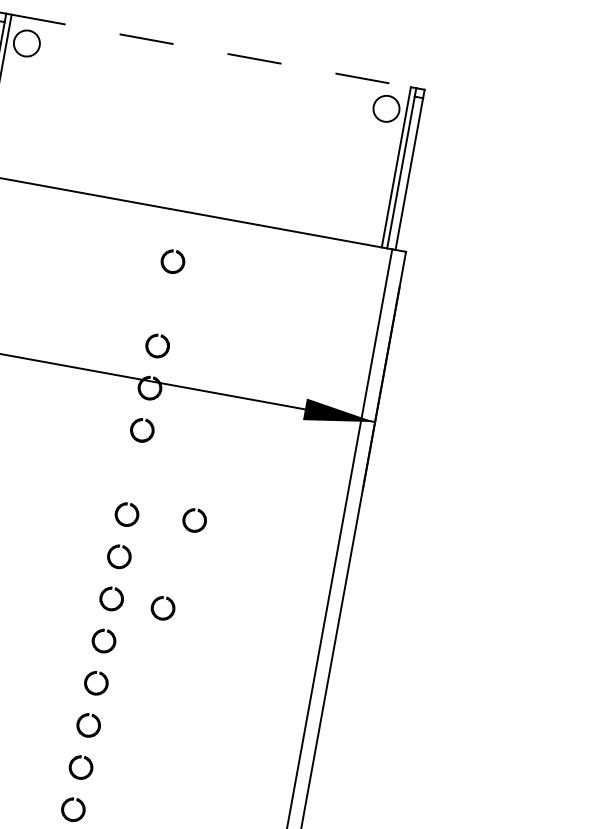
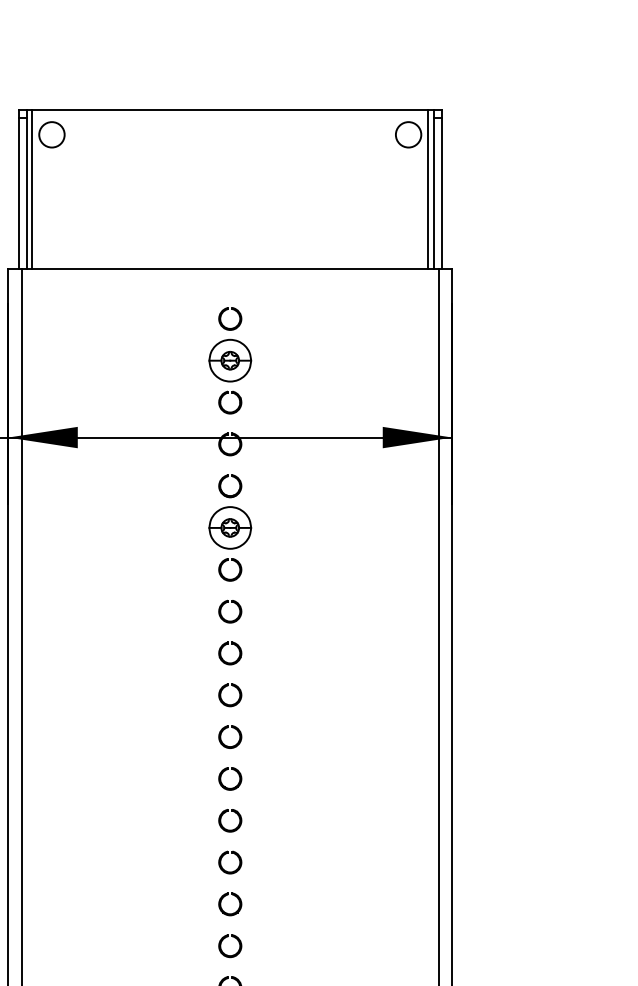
line: (211, 50) -> (230, 109), dashed -> solid
part: (165, 303) -> (230, 360), added
part: (134, 472) -> (230, 527), added
part: (203, 518) -> (304, 560), removed
part: (168, 615) -> (287, 659), removed

